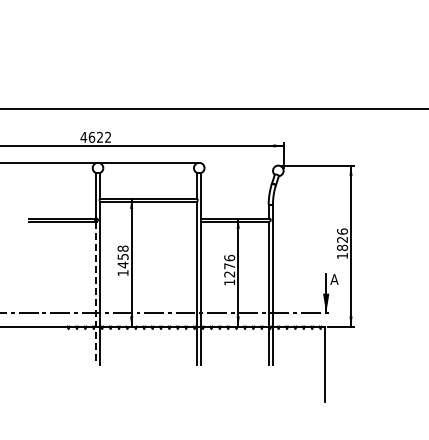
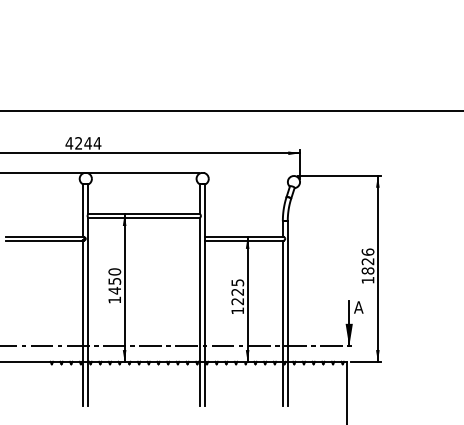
text: (99, 136) -> (87, 142), 4622 -> 4244
text: (122, 248) -> (114, 271), 1458 -> 1450
text: (229, 261) -> (237, 286), 1276 -> 1225
line: (95, 293) -> (82, 323), dashed -> solid

